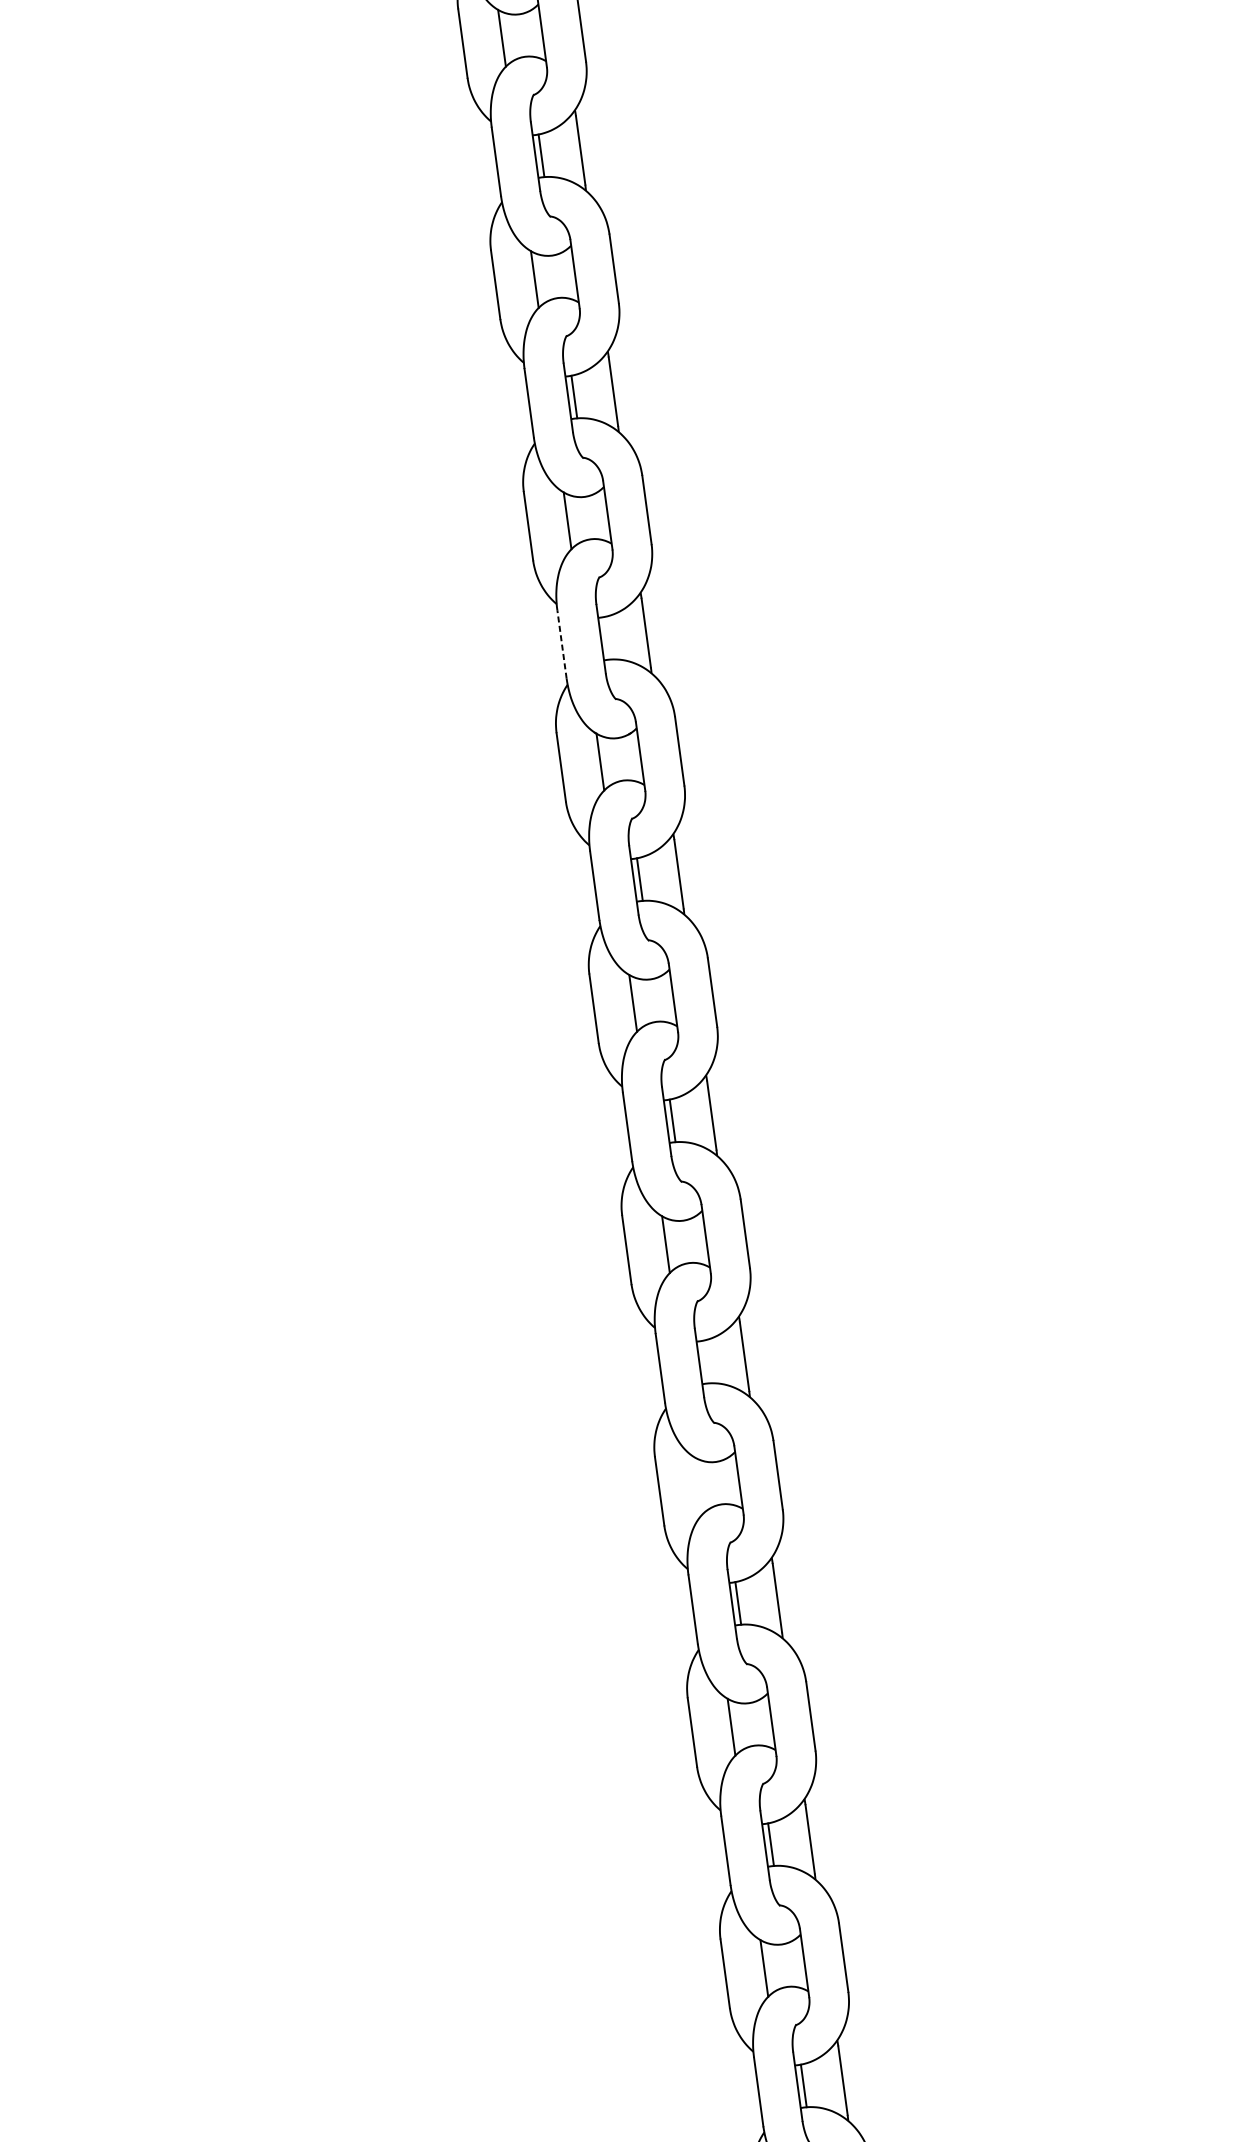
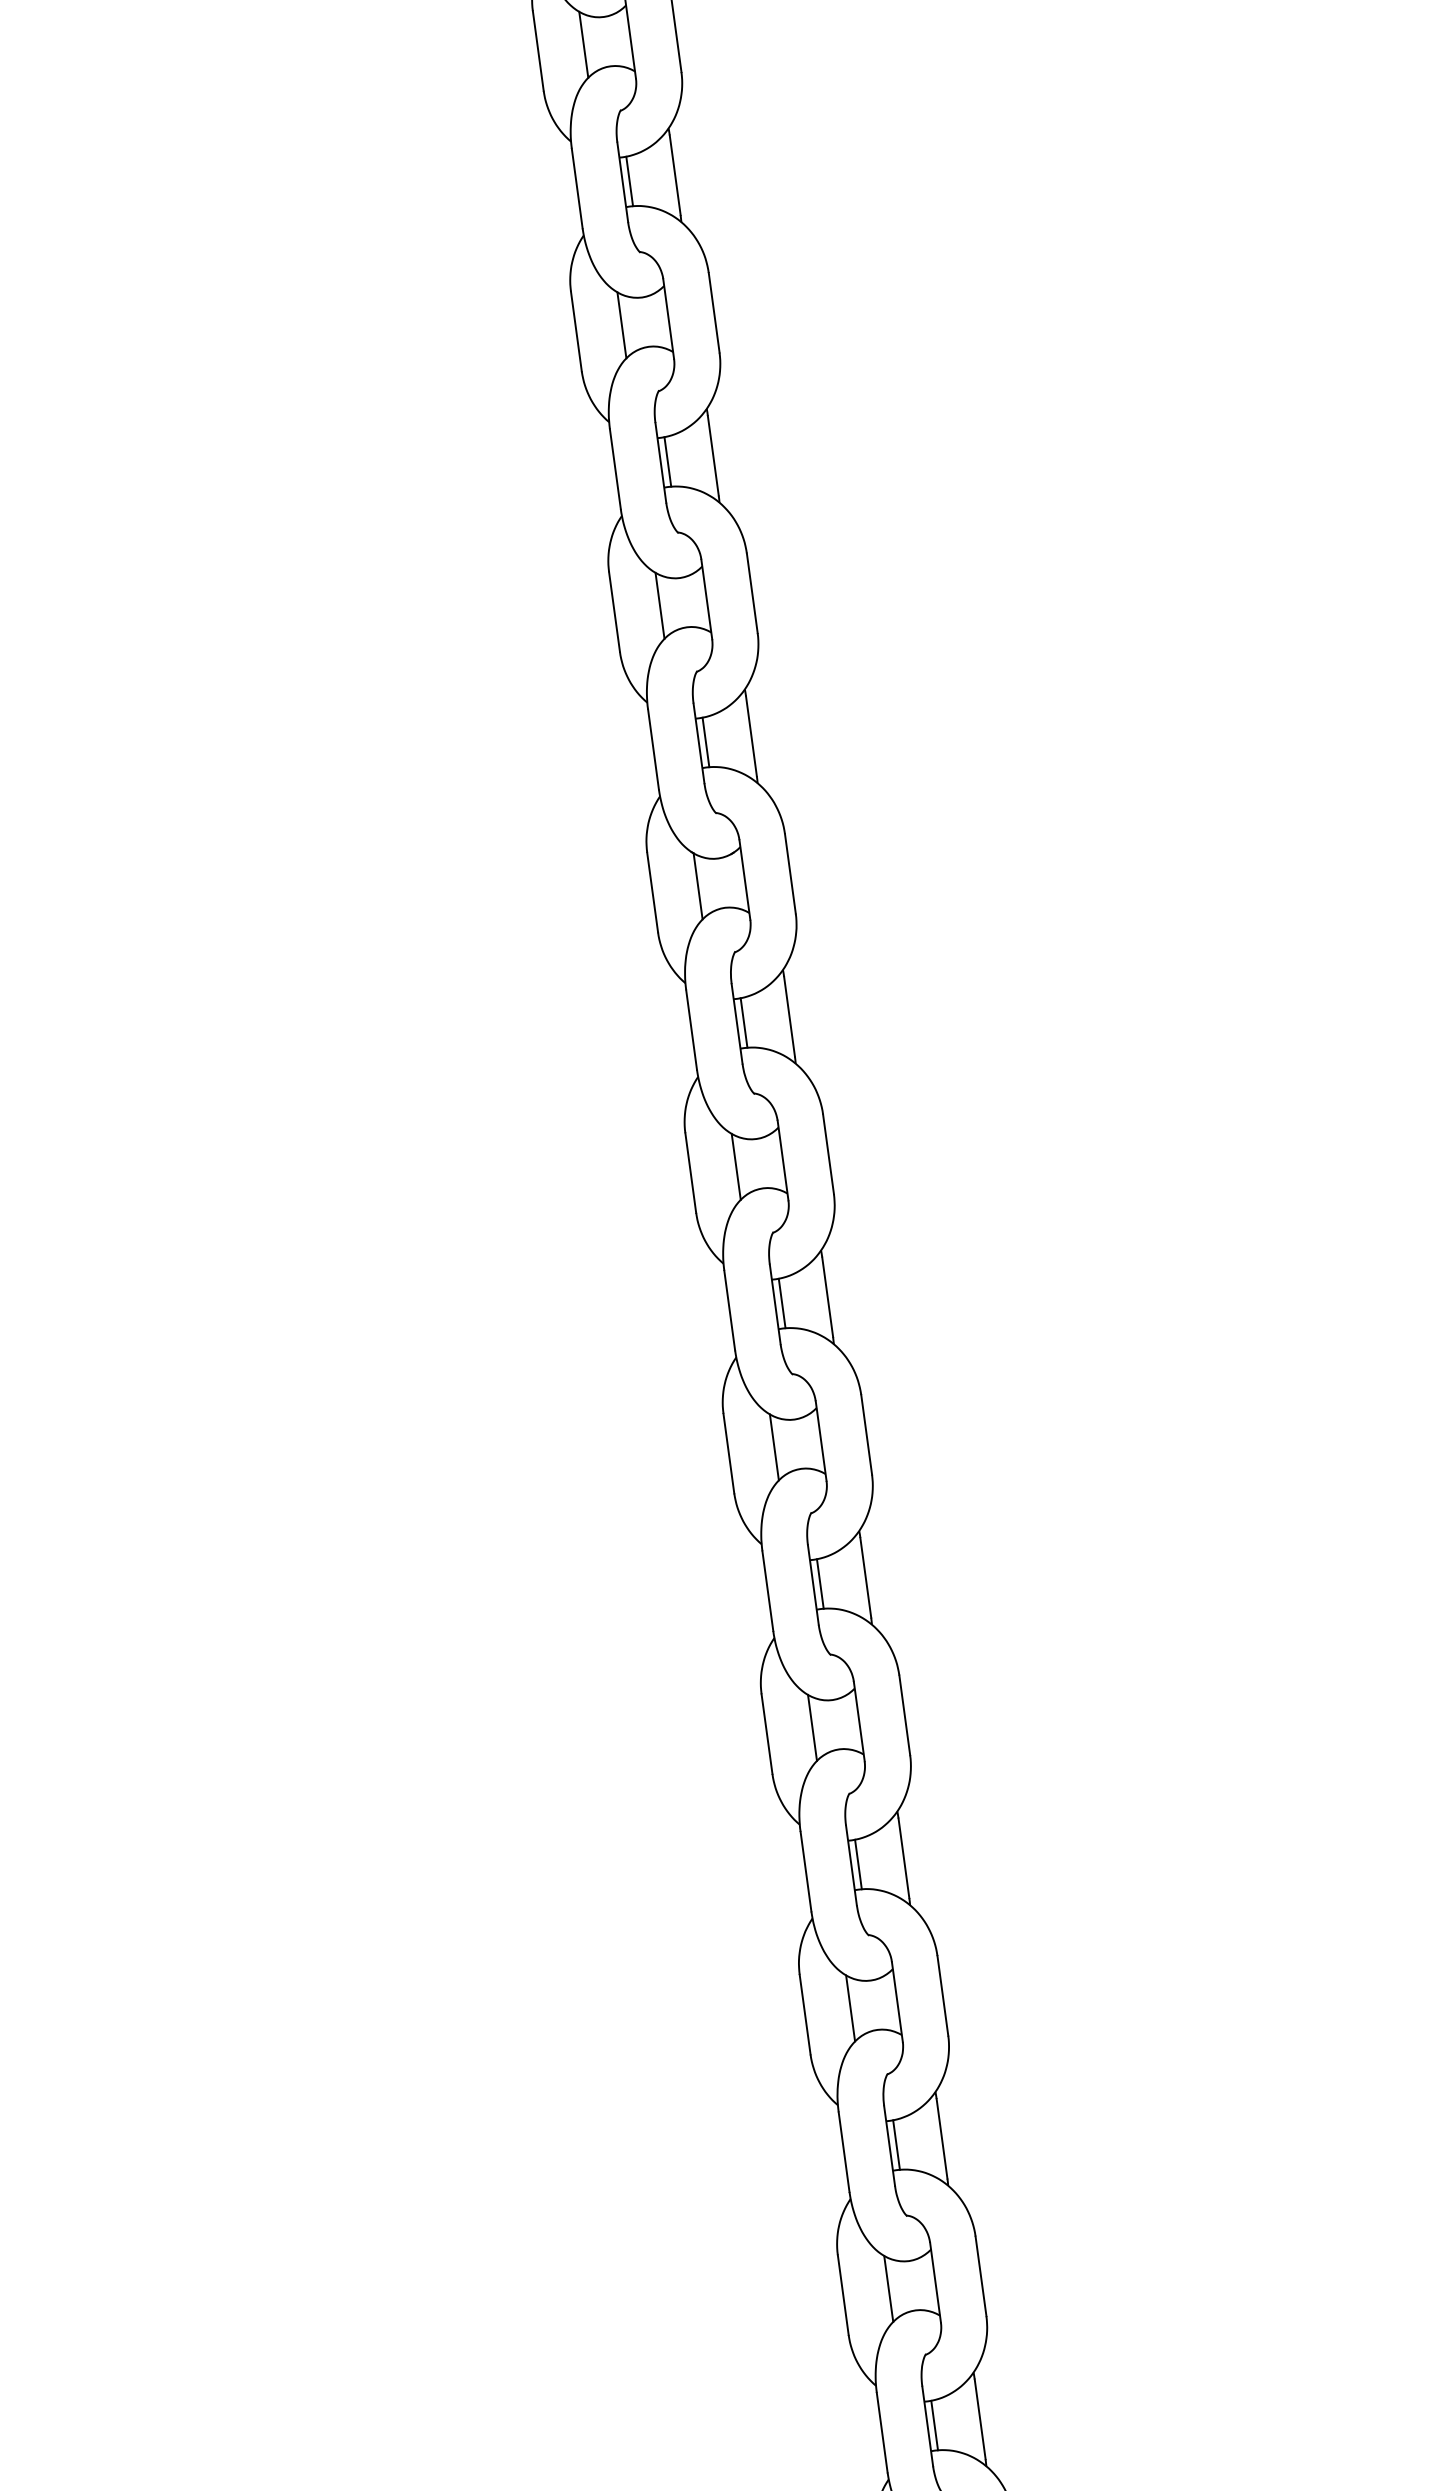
line: (606, 638) -> (705, 742), added
line: (562, 644) -> (653, 749), dashed -> solid
line: (704, 1361) -> (819, 1583), added
line: (698, 1485) -> (812, 1727), added

